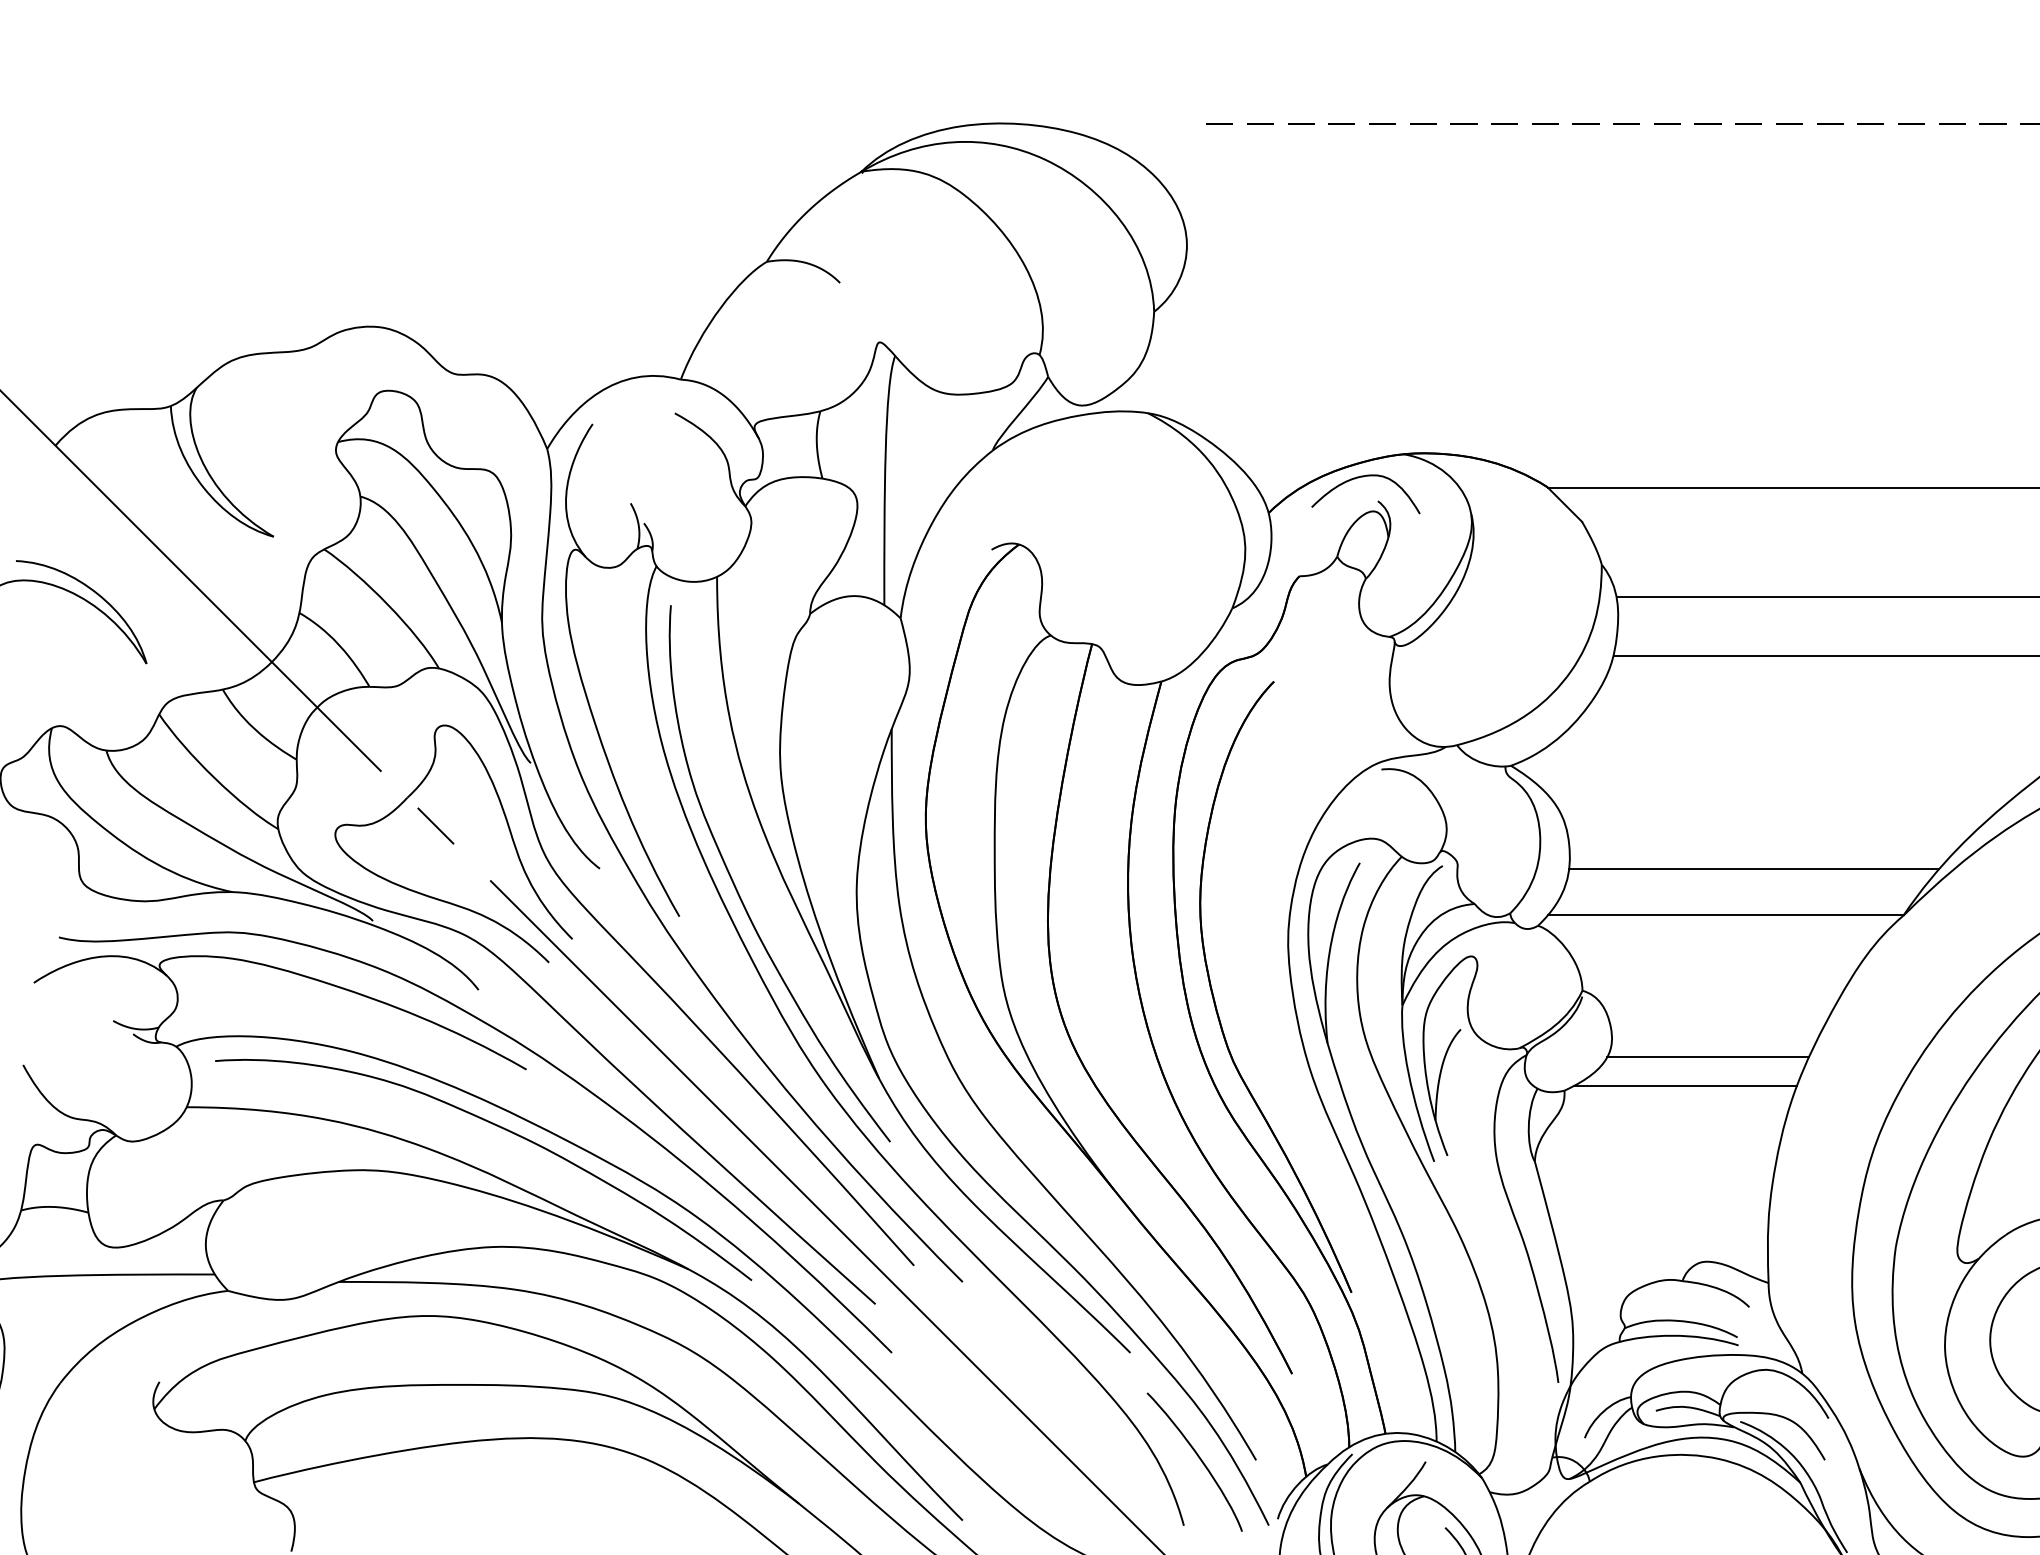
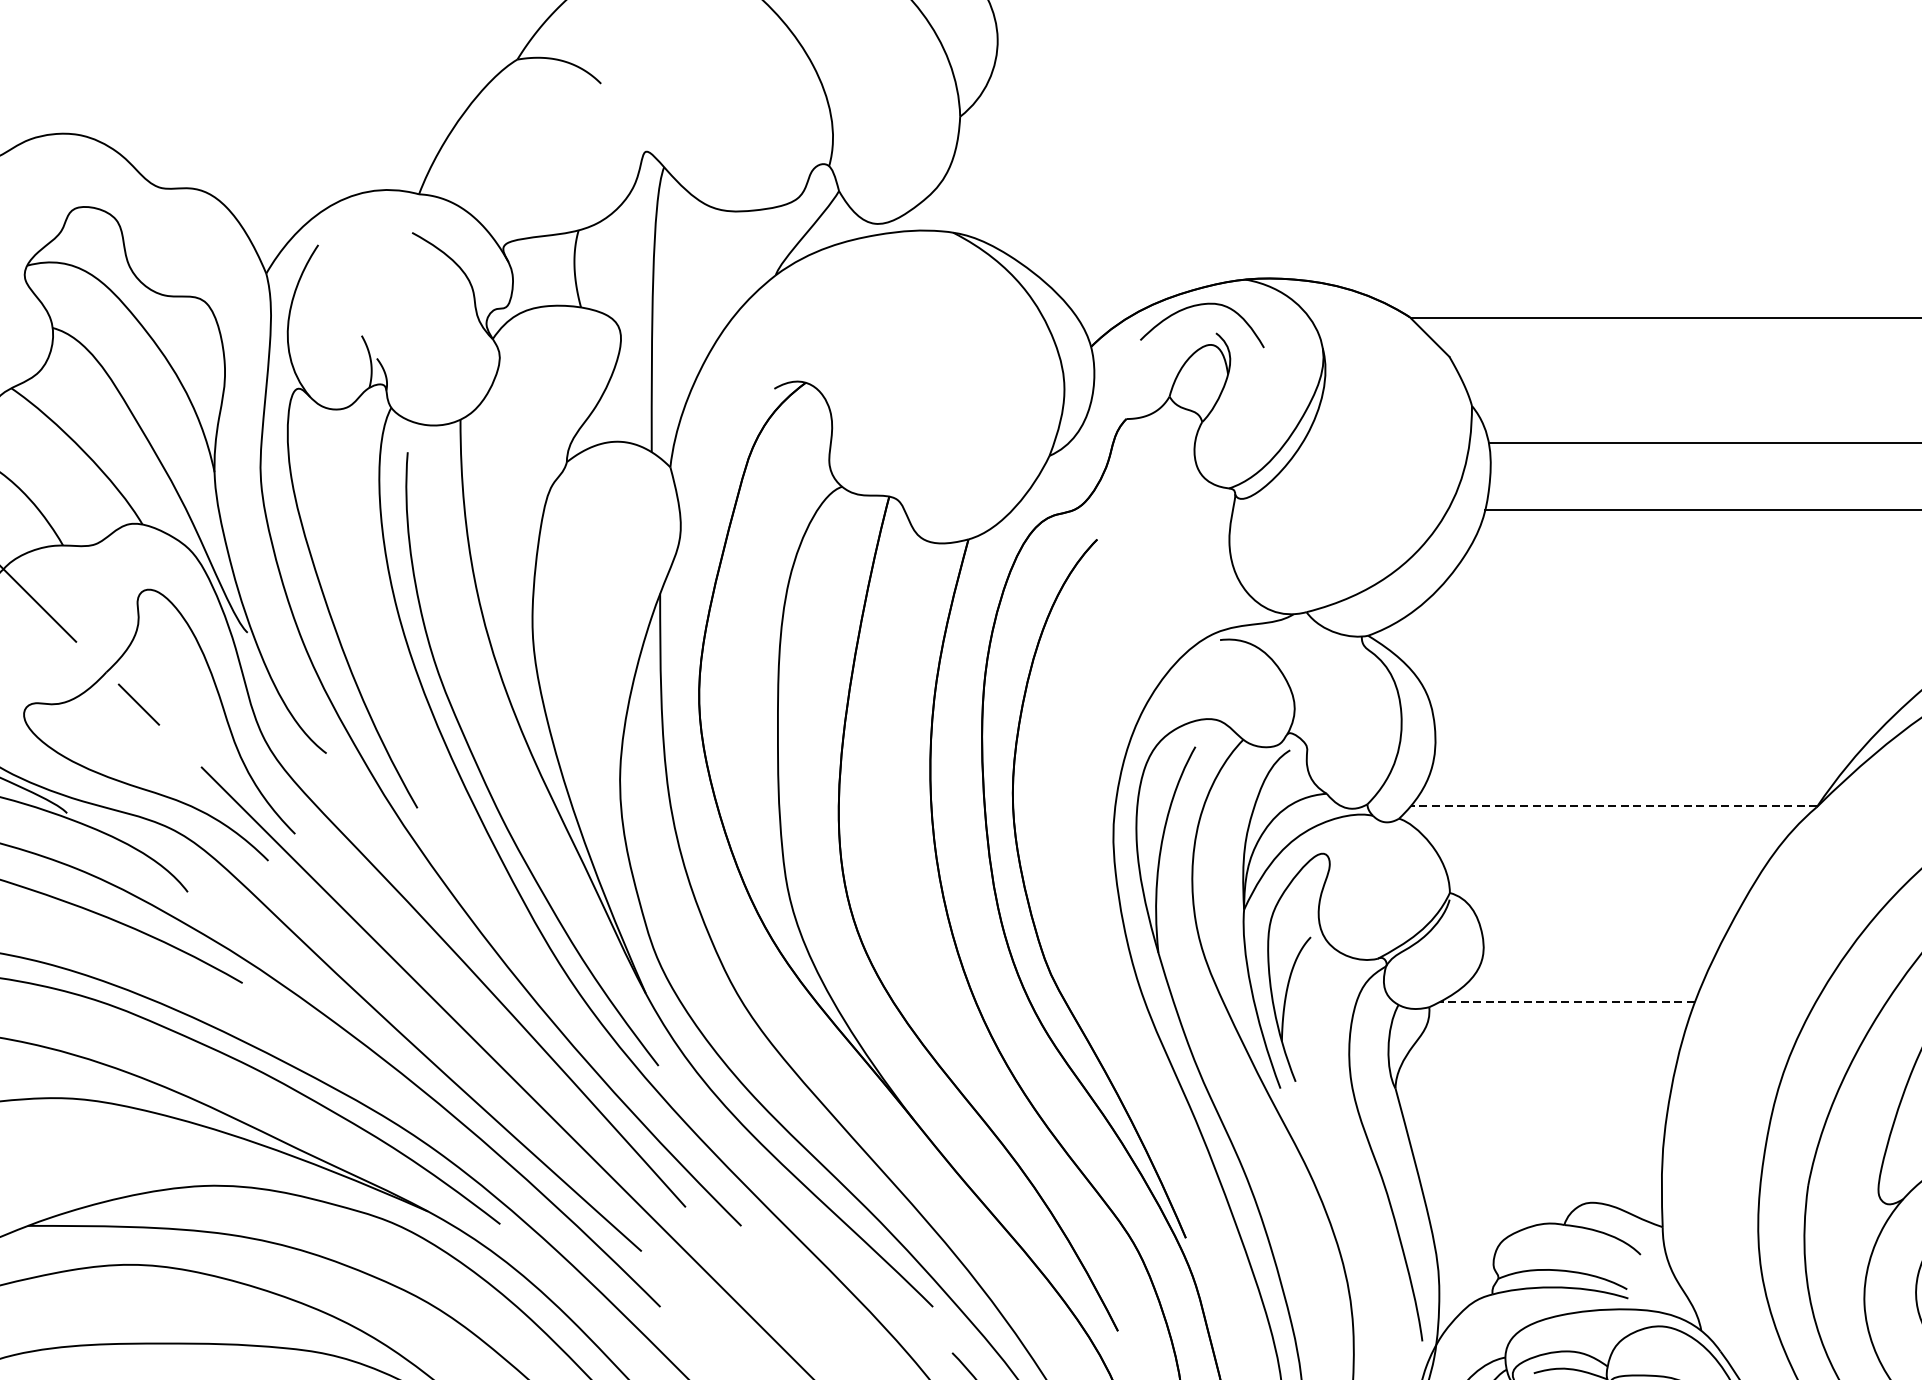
line: (1753, 869) -> (1645, 754), removed
line: (1725, 915) -> (1613, 806), solid -> dashed
line: (1707, 1057) -> (1592, 969), removed
line: (1684, 1085) -> (1566, 1001), solid -> dashed

